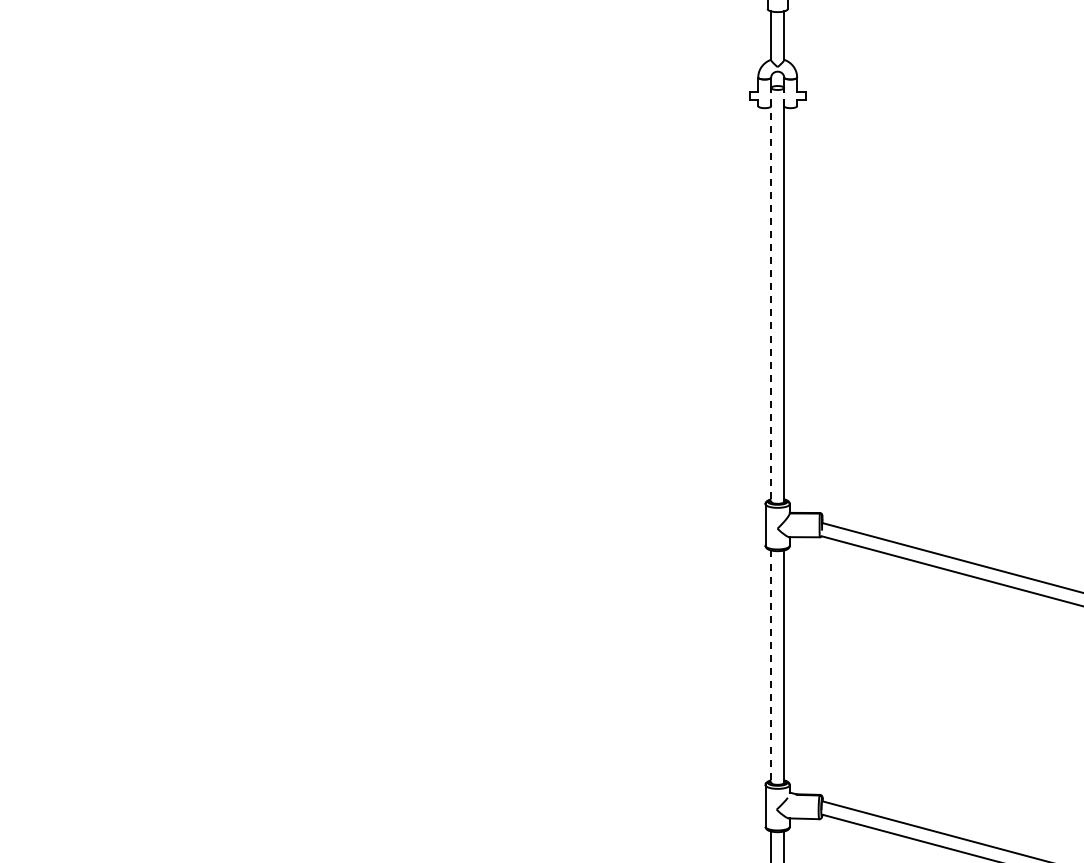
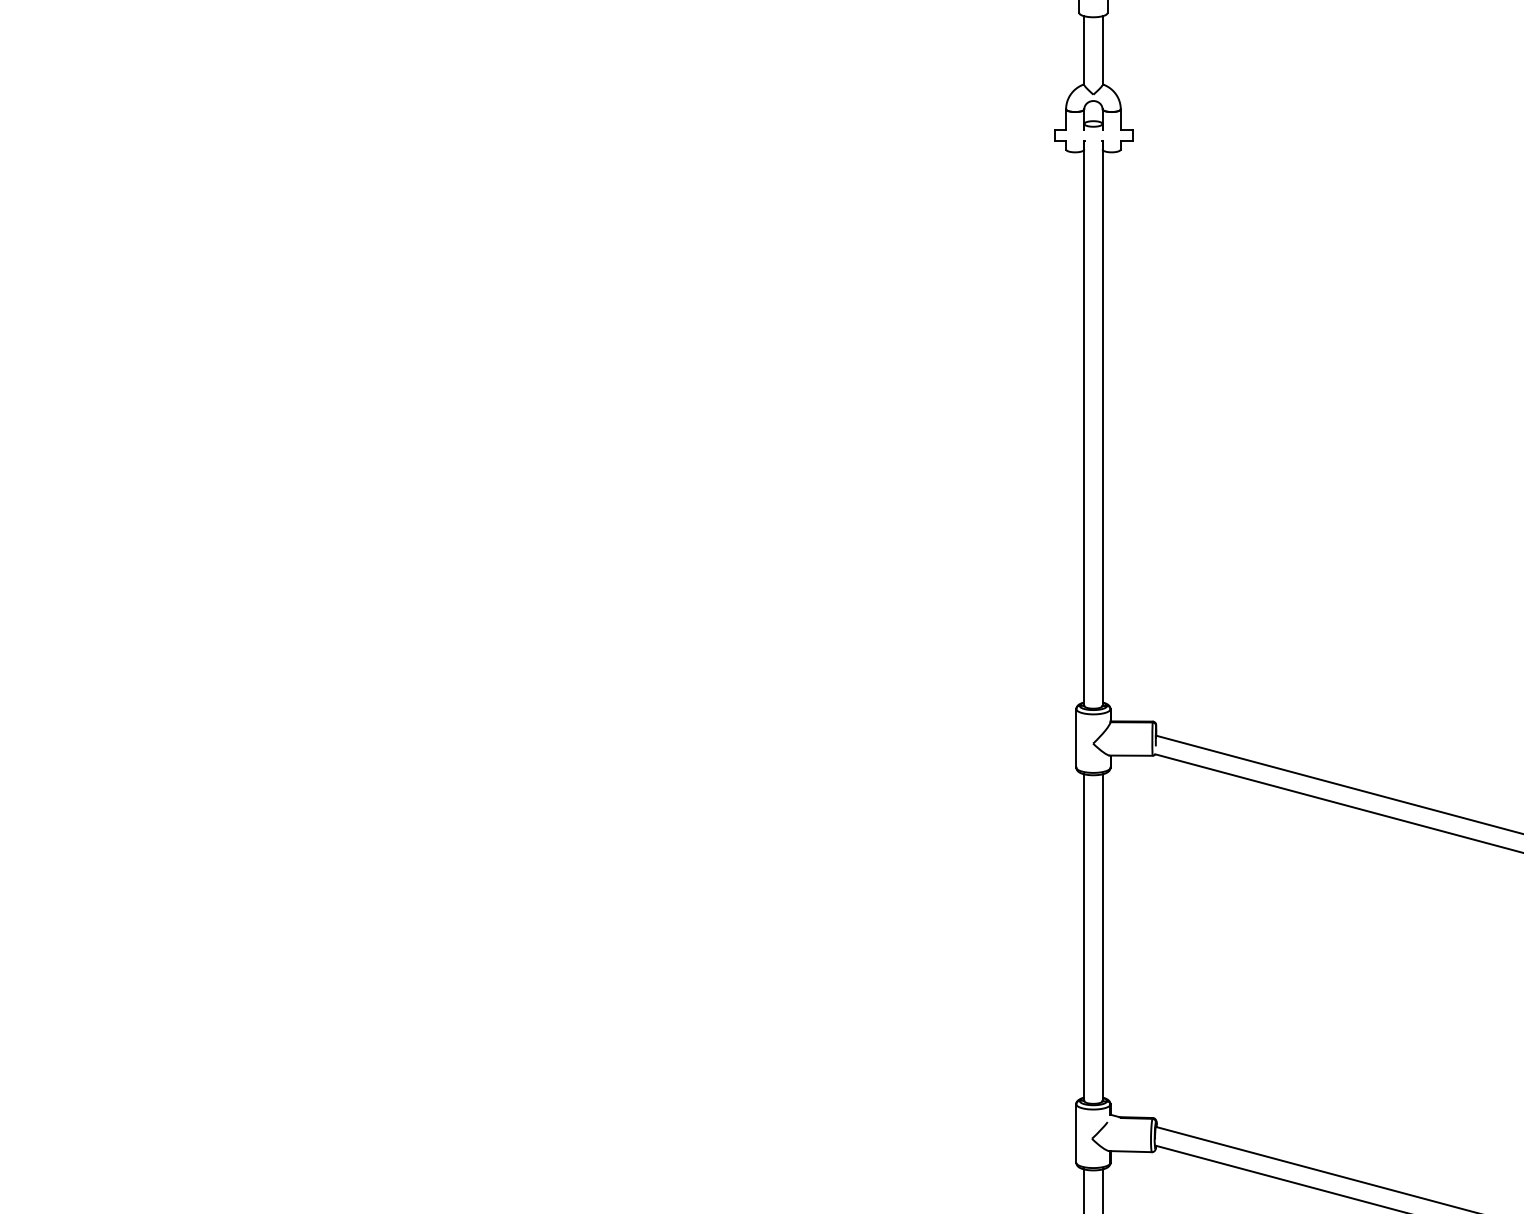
line: (771, 301) -> (1084, 424), dashed -> solid
line: (771, 667) -> (1084, 938), dashed -> solid

